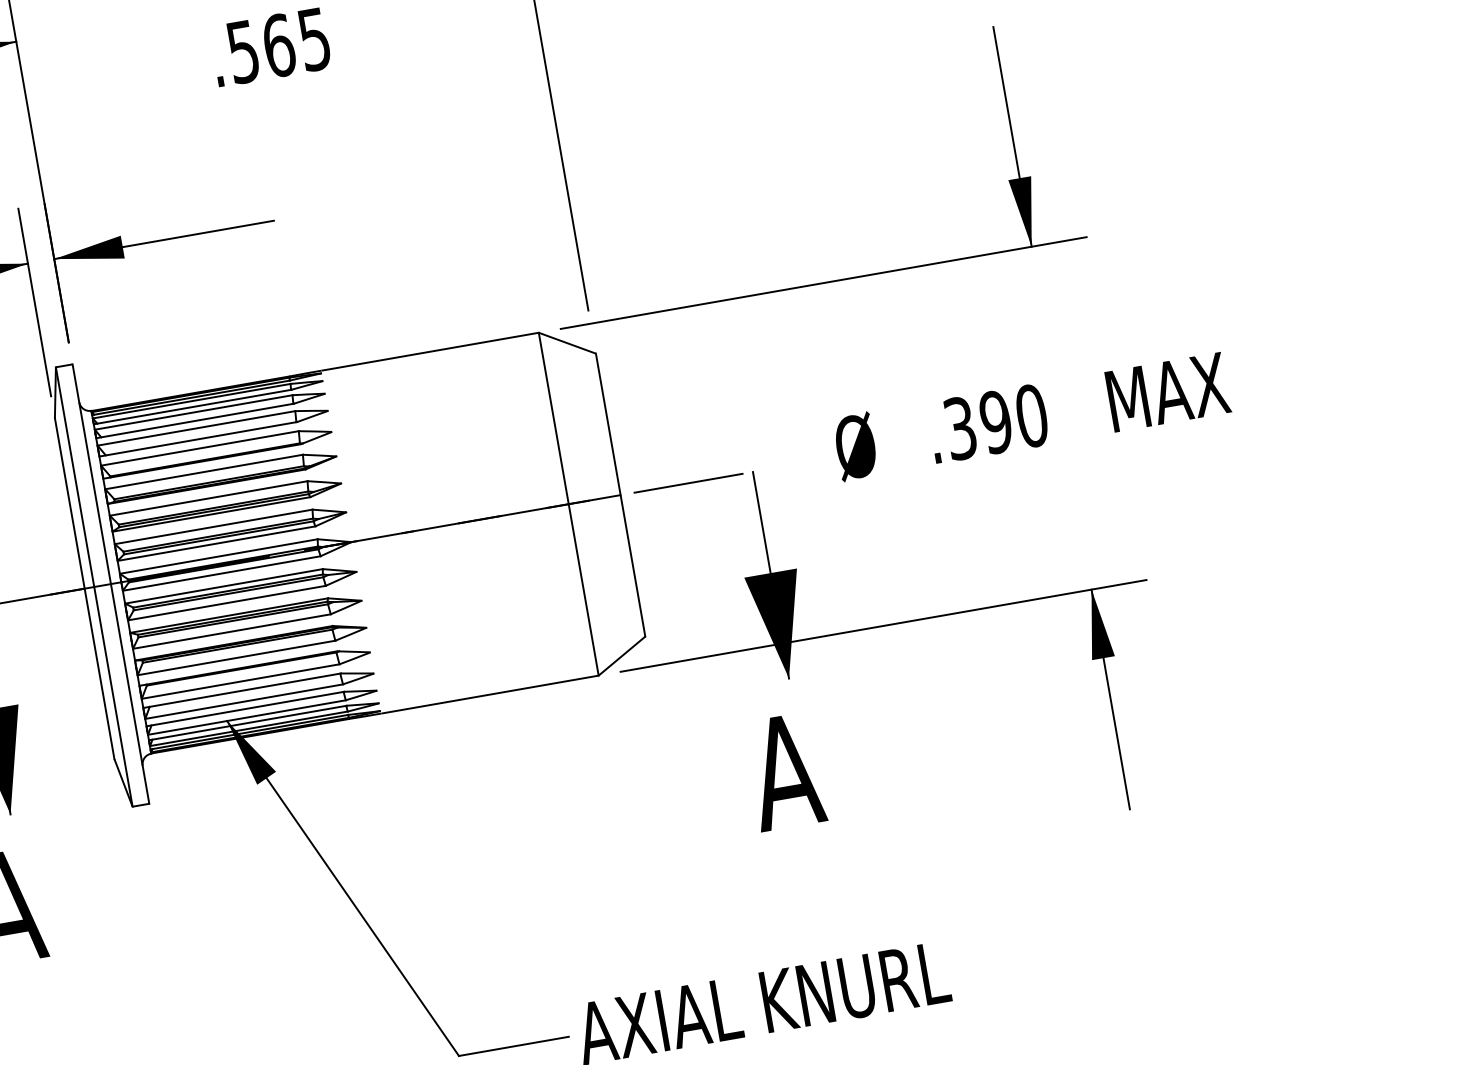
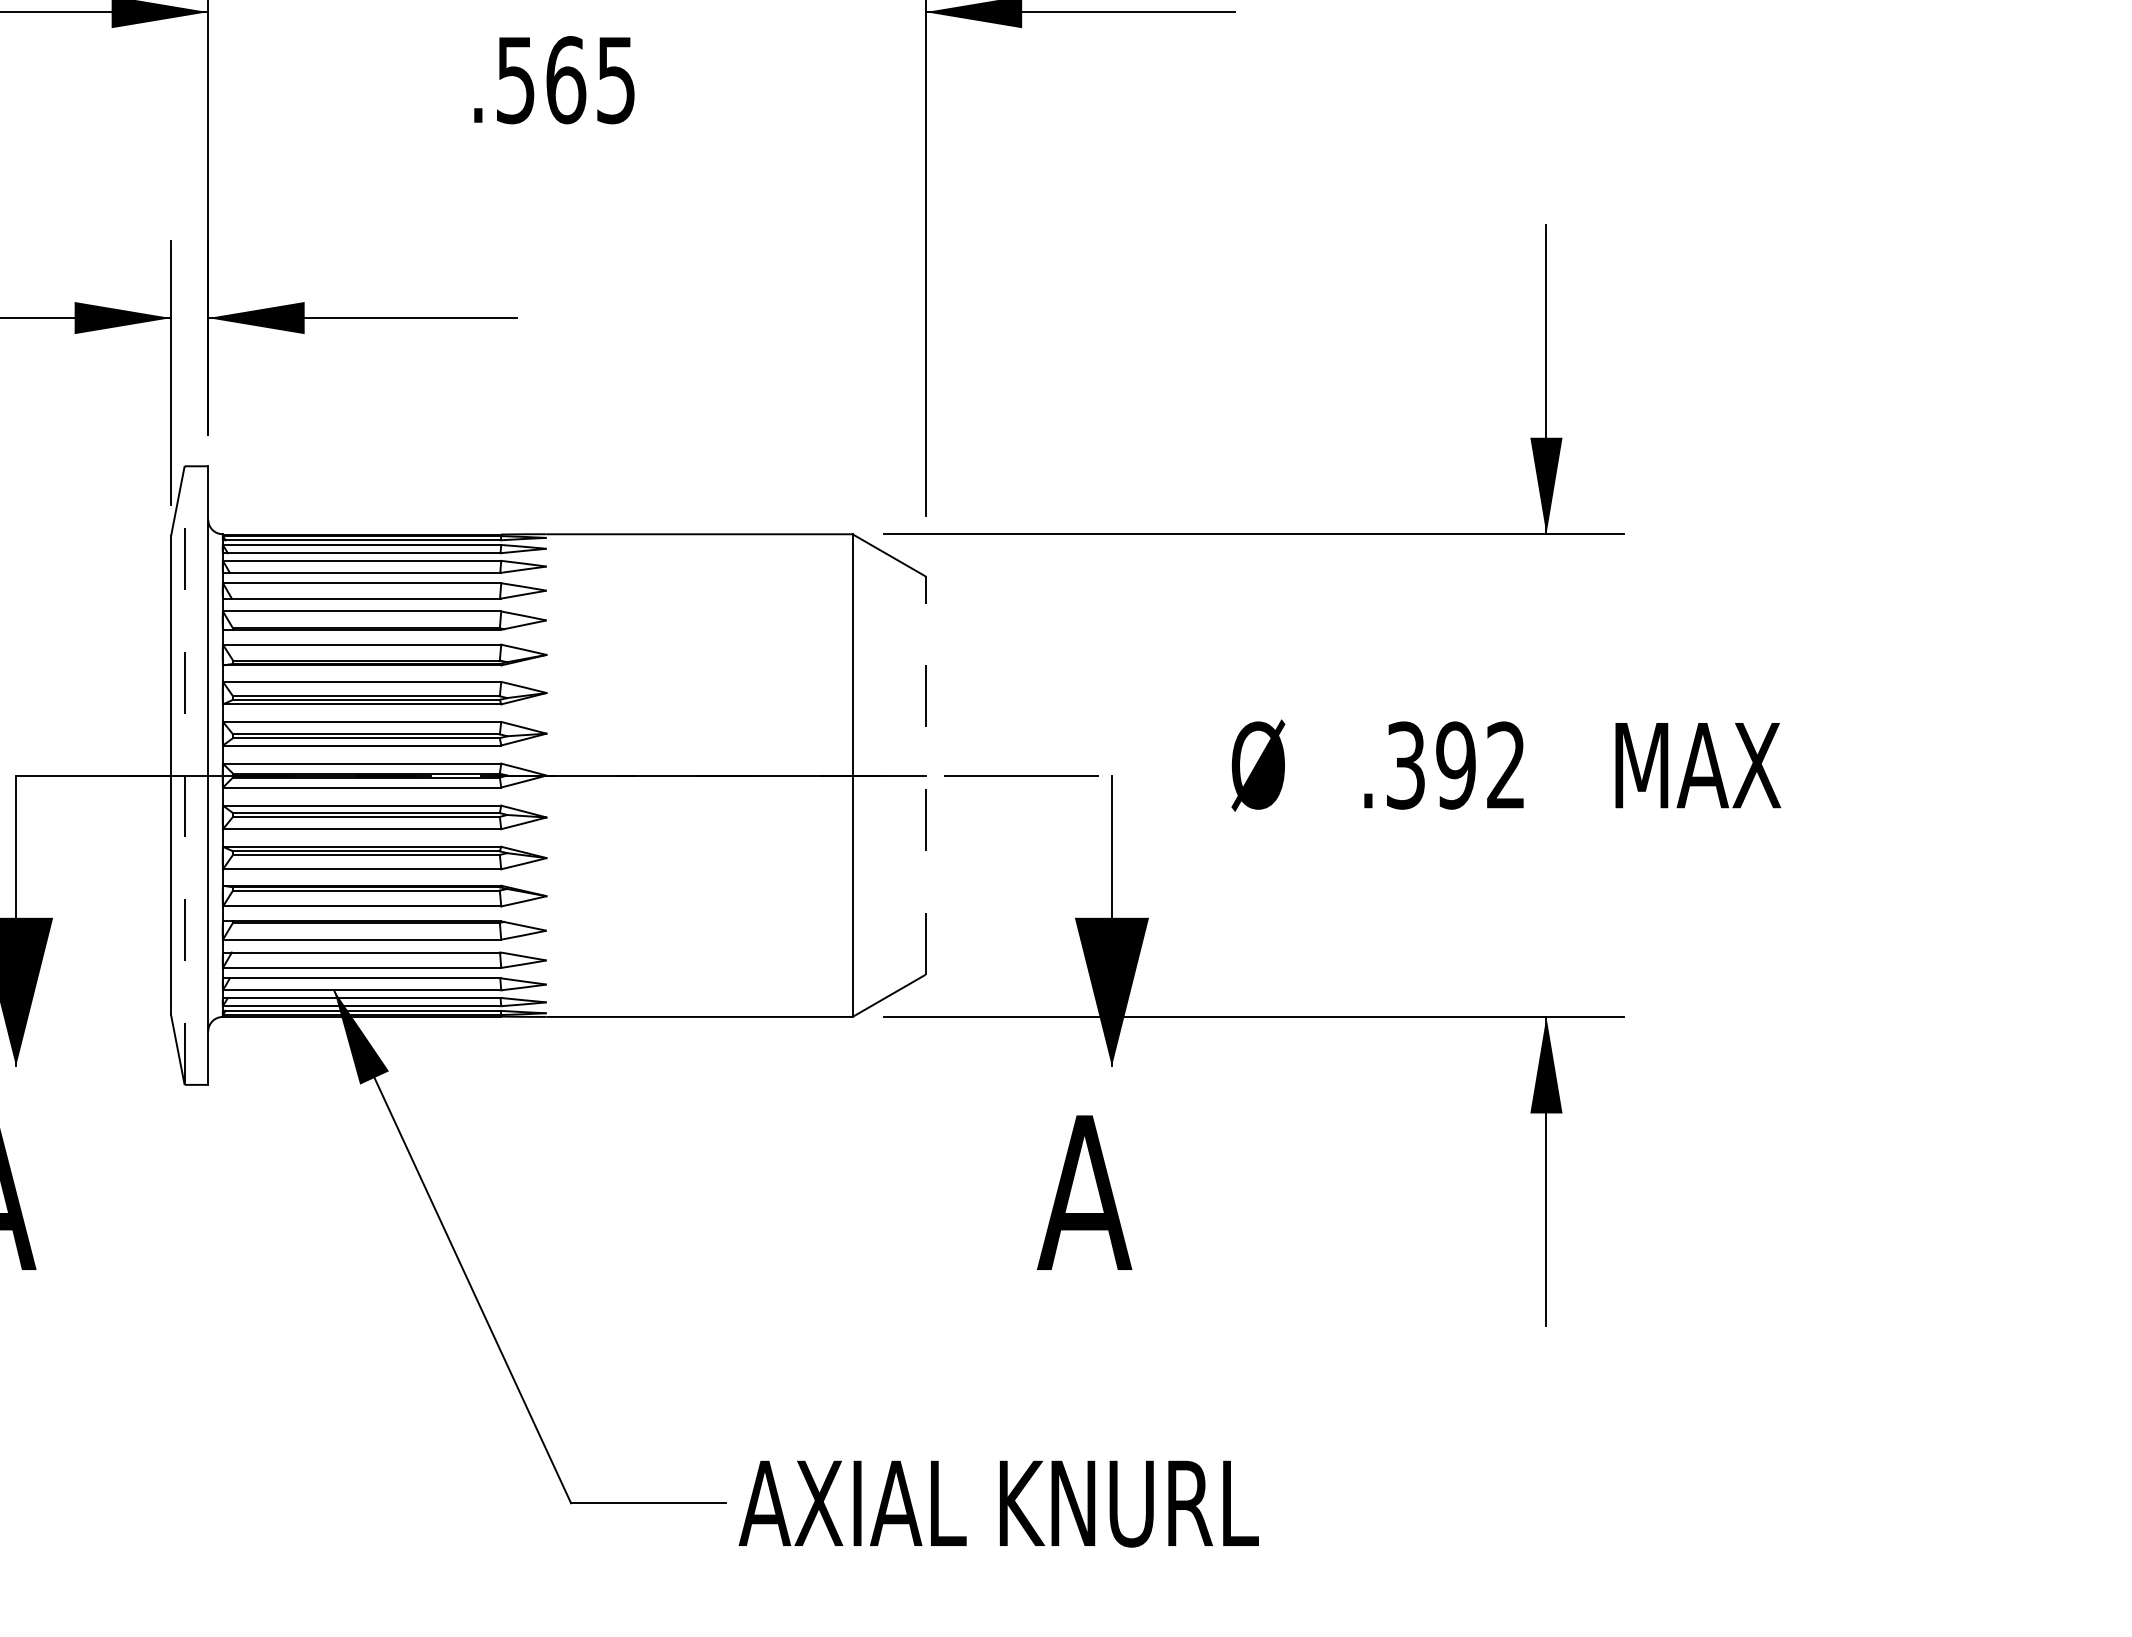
text: (1032, 415) -> (1506, 765), .390 -> .392
line: (620, 495) -> (925, 775), solid -> dashed
line: (94, 586) -> (184, 775), solid -> dashed

